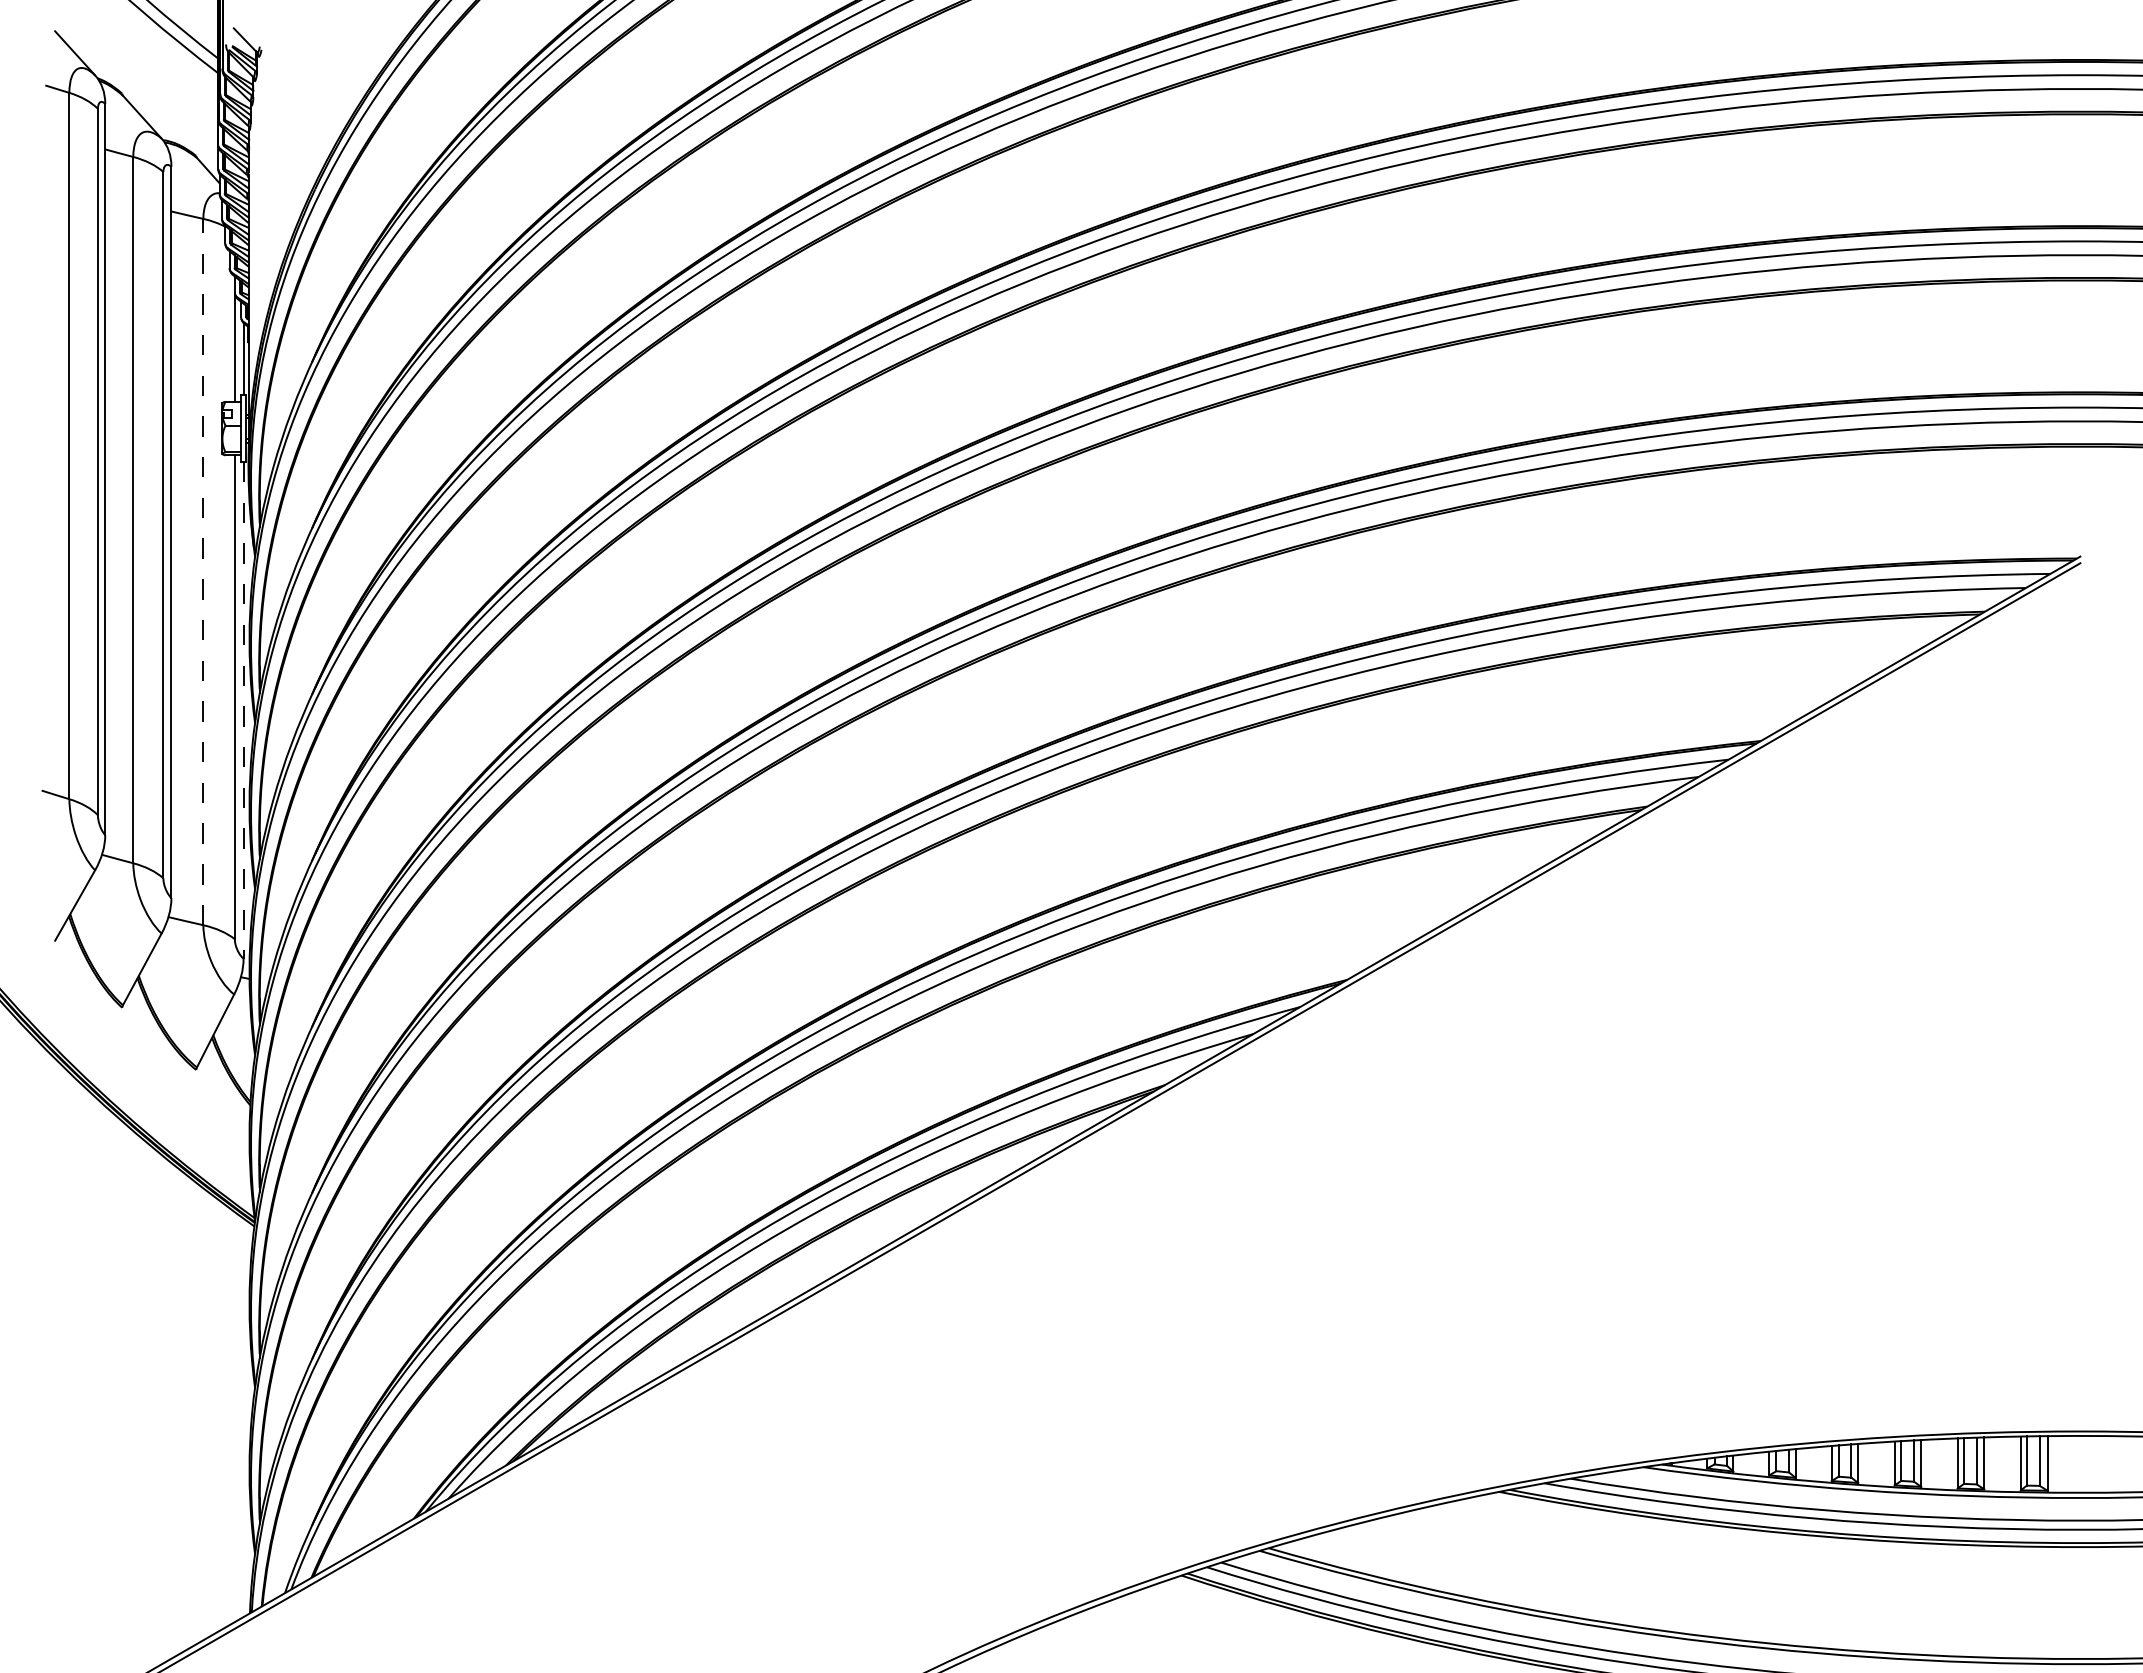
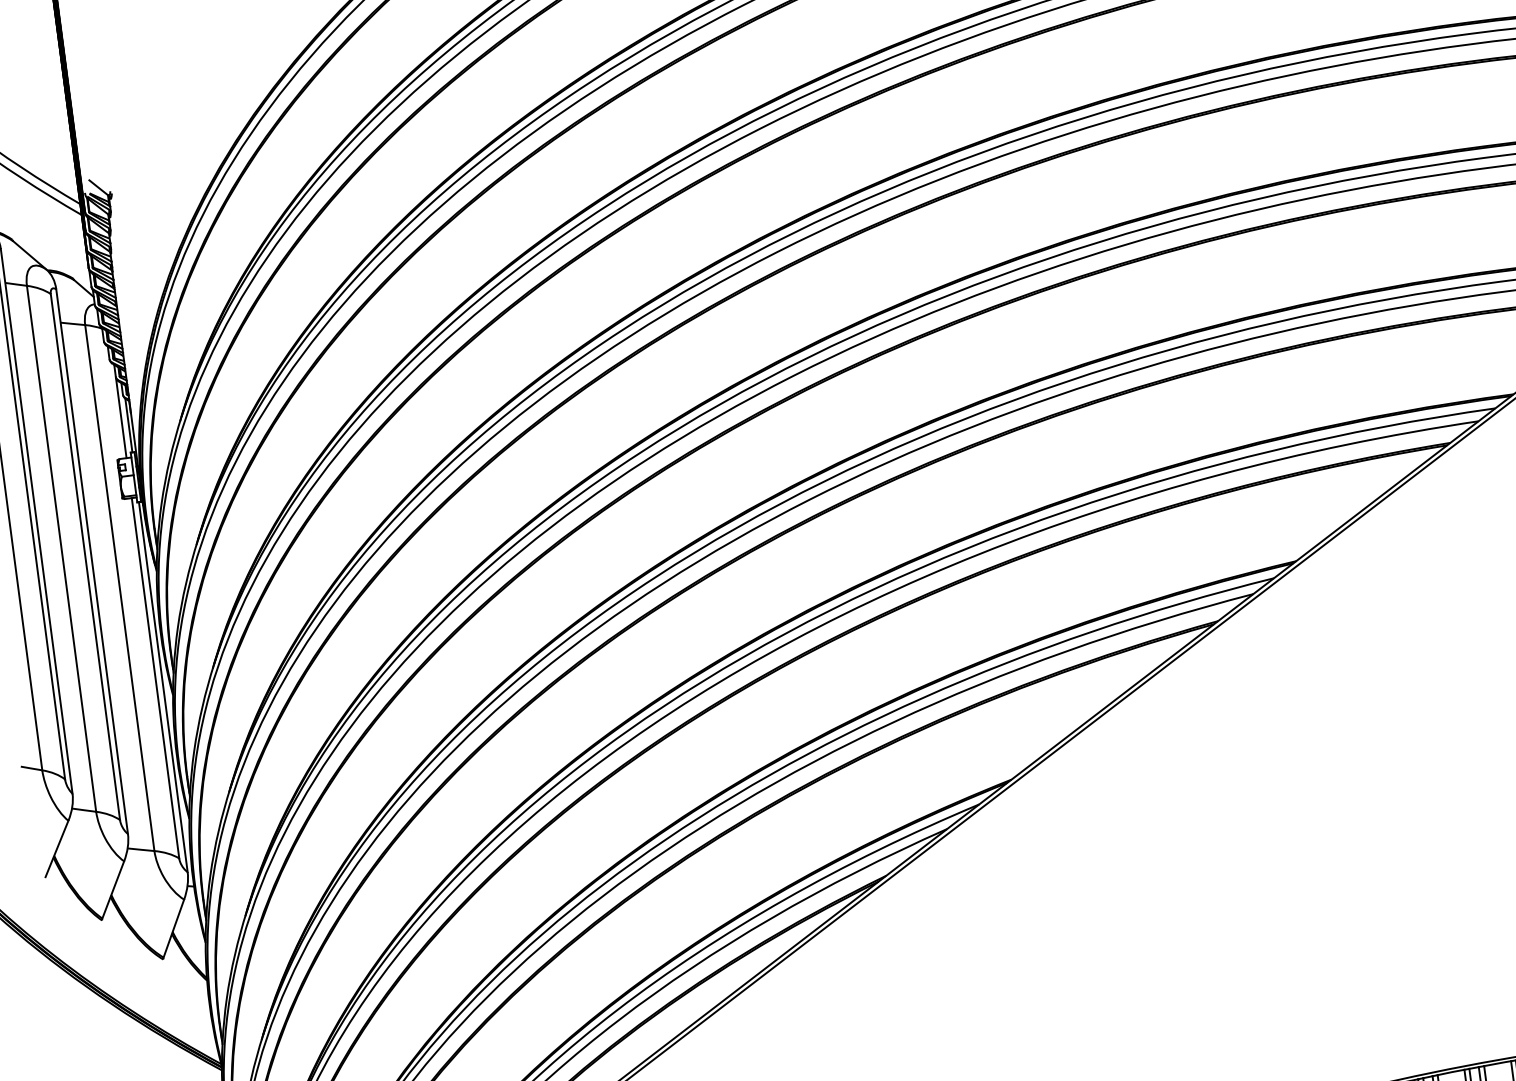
line: (203, 571) -> (119, 587), dashed -> solid
line: (243, 710) -> (163, 687), dashed -> solid

